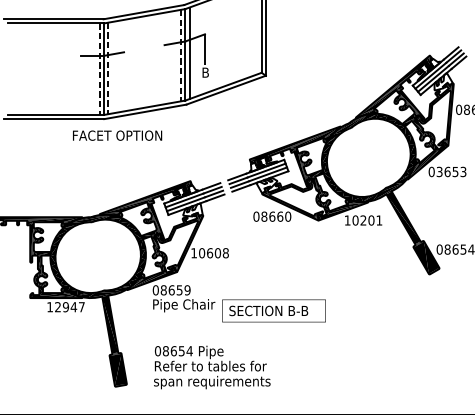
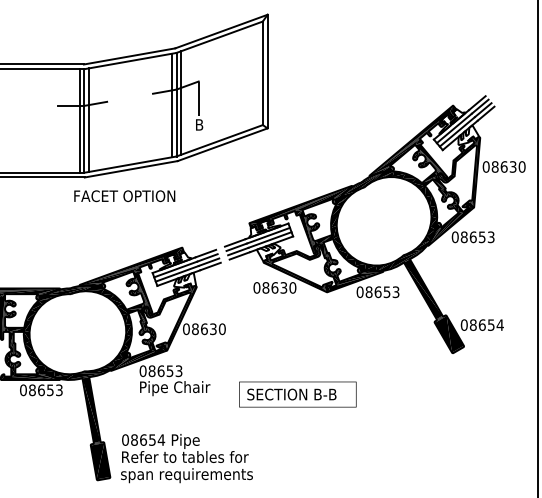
line: (180, 55) -> (171, 105), dashed -> solid
line: (99, 68) -> (79, 120), dashed -> solid
line: (108, 68) -> (89, 120), dashed -> solid
text: (117, 135) -> (124, 196), moved
text: (438, 172) -> (463, 237), 03653 -> 08653
text: (279, 216) -> (283, 287), 08660 -> 08630
text: (362, 220) -> (377, 292), 10201 -> 08653
text: (210, 253) -> (204, 329), 10608 -> 08630
text: (187, 289) -> (178, 370), 08659 -> 08653
text: (66, 307) -> (41, 390), 12947 -> 08653
text: (273, 310) -> (297, 394), moved
text: (211, 367) -> (186, 458), moved

